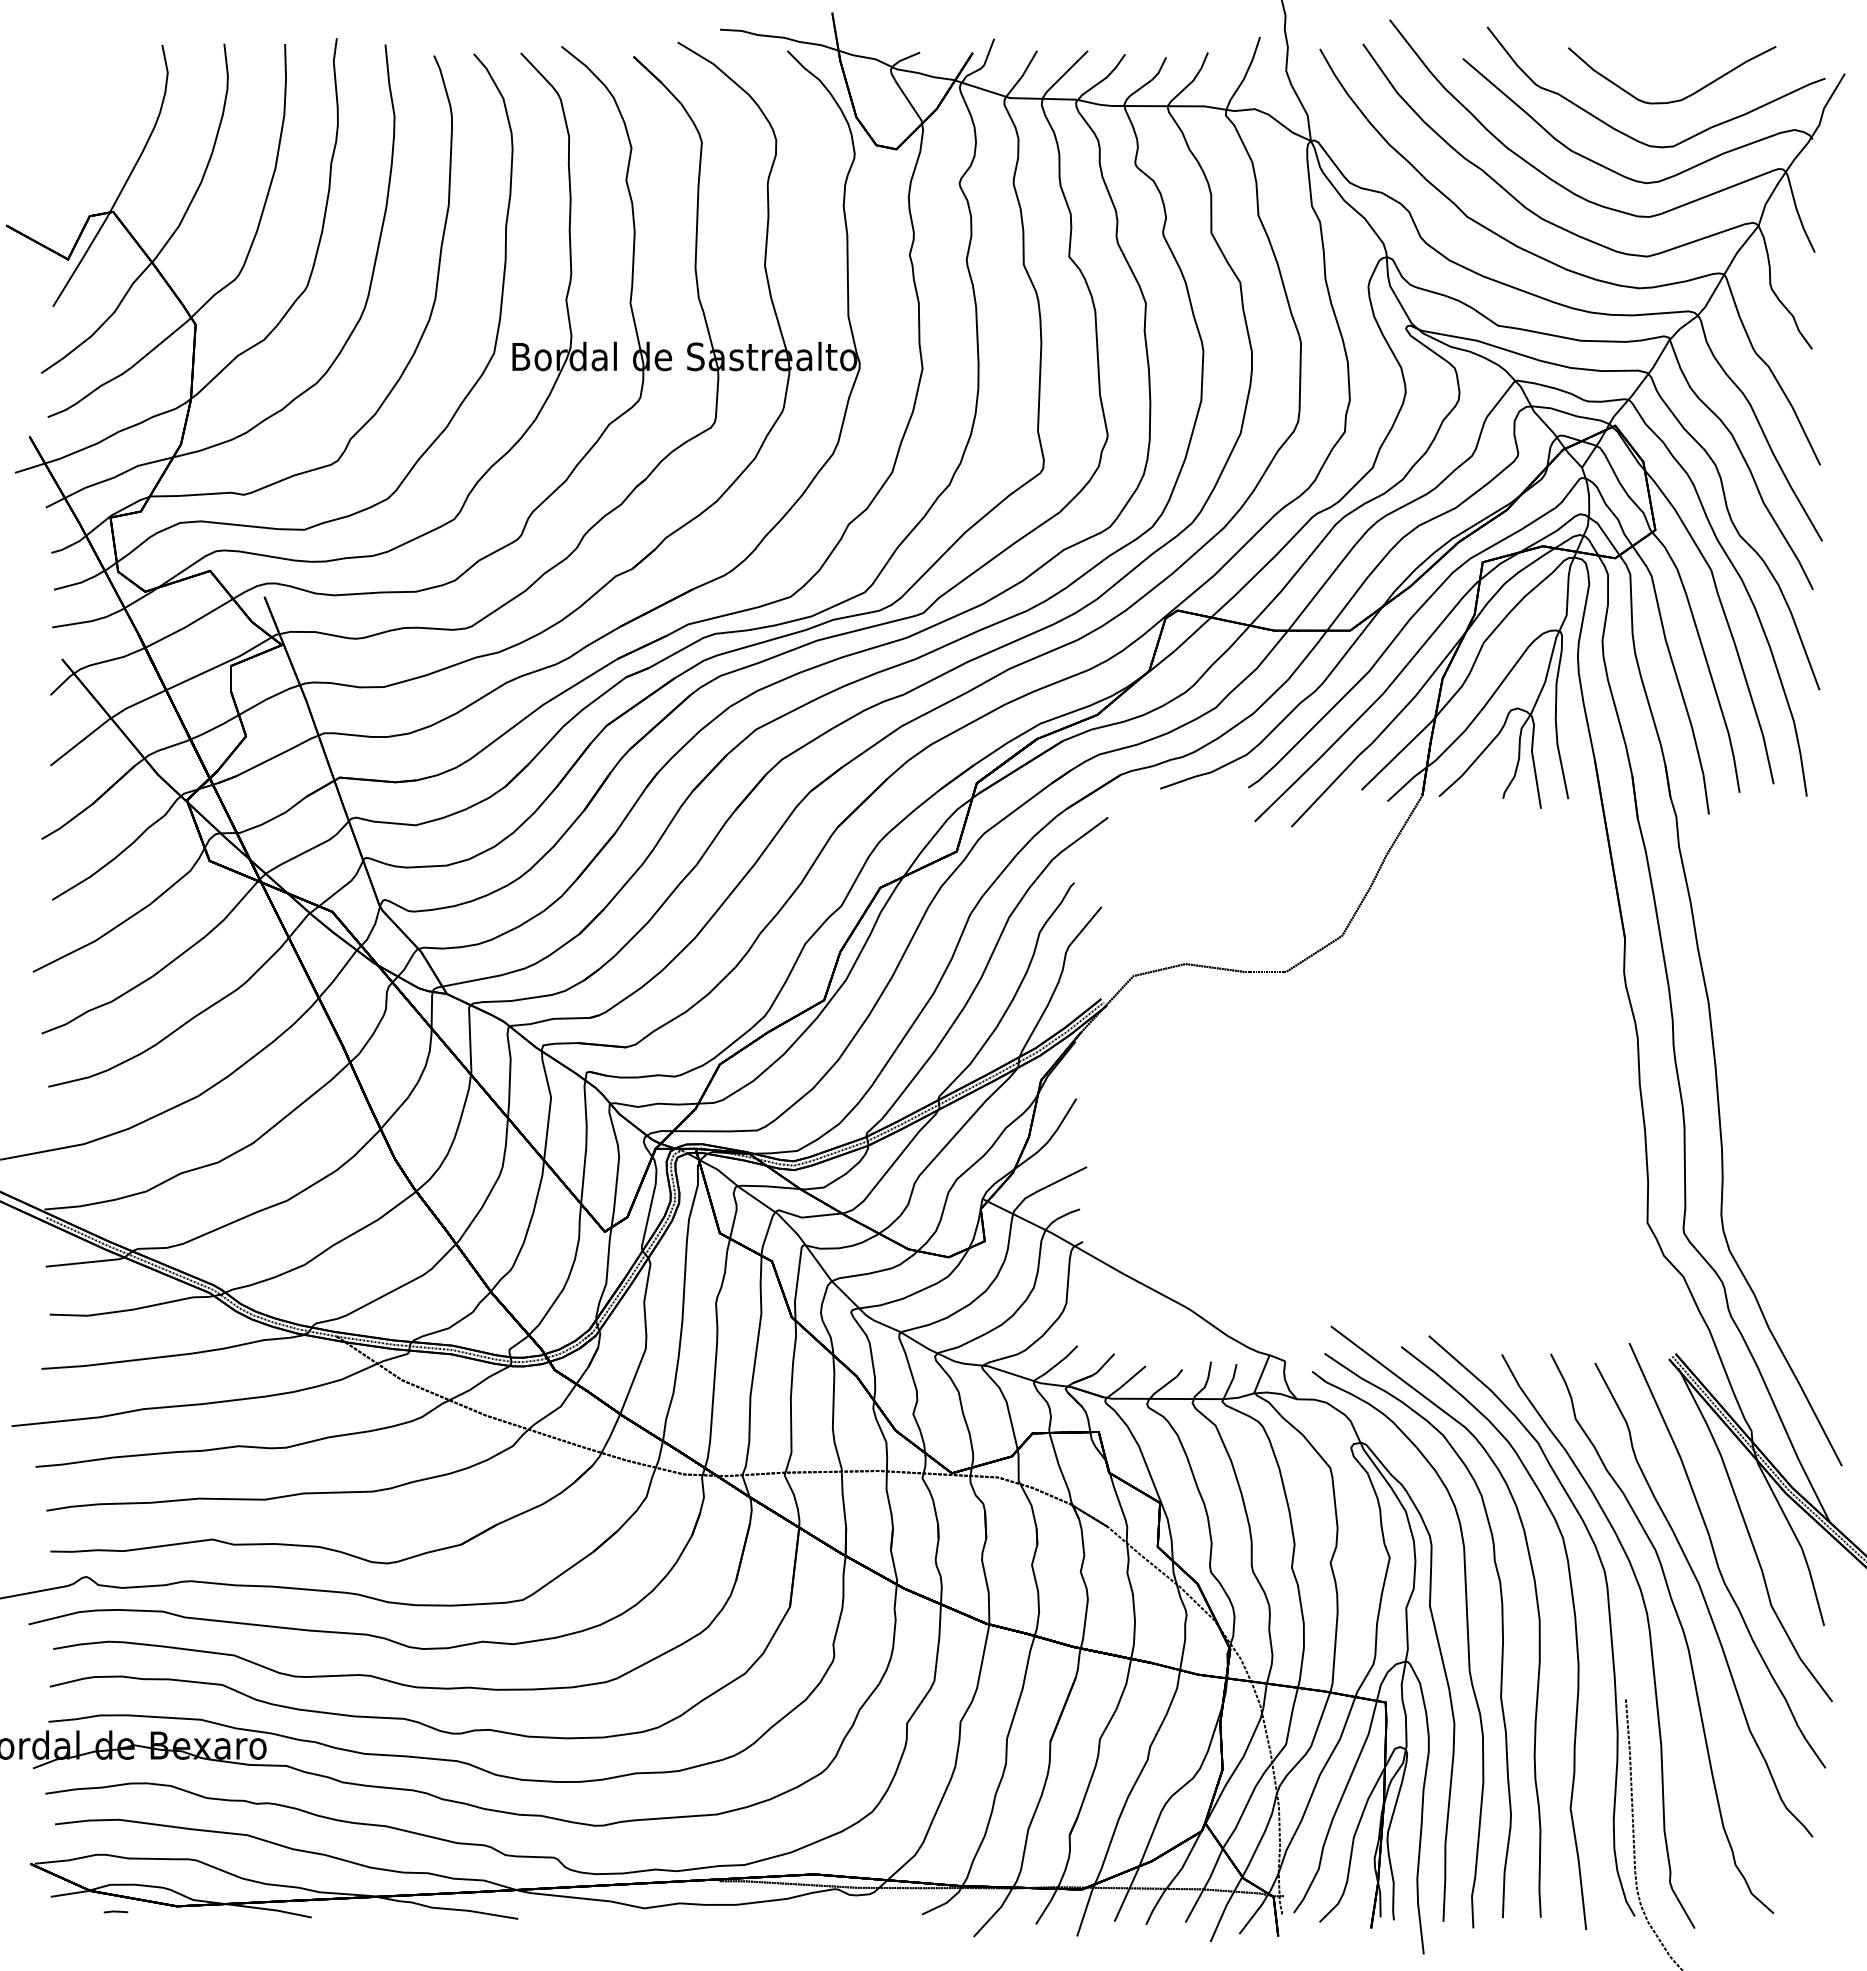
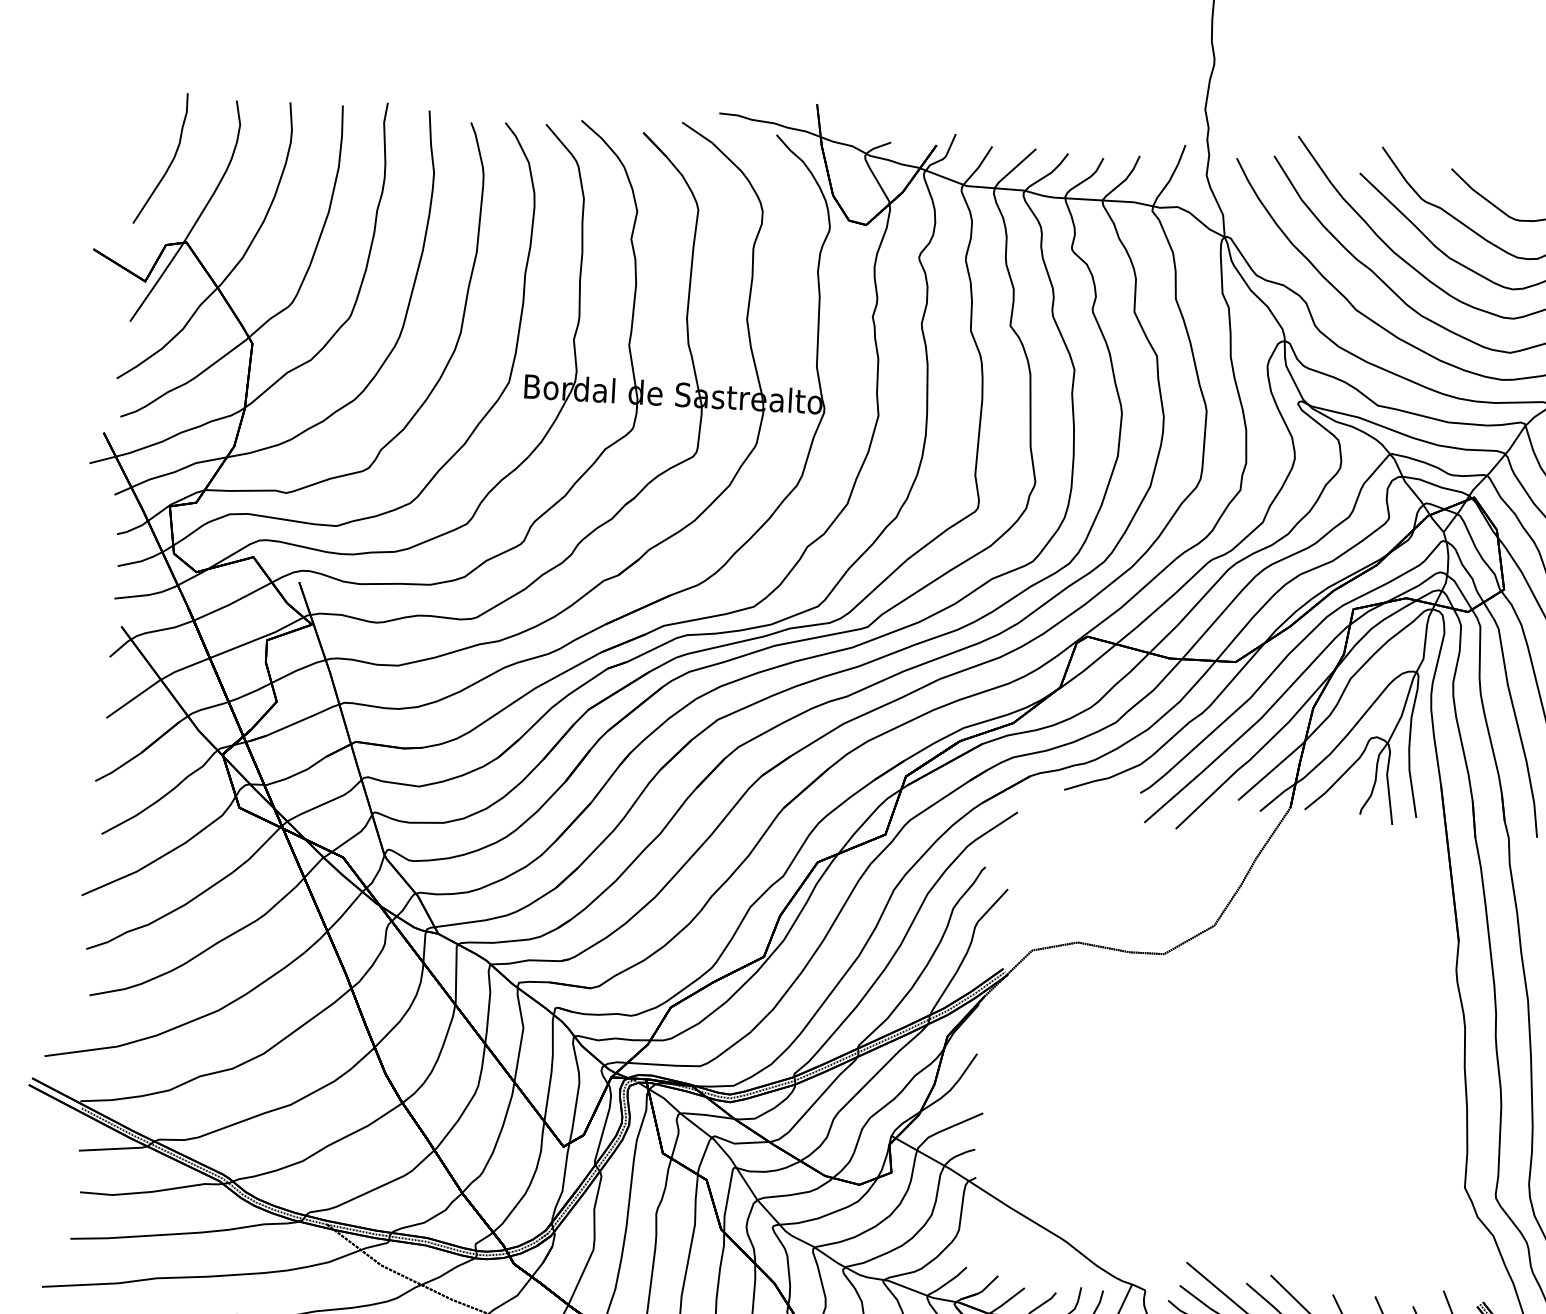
part: (89, 121) -> (170, 163), added

